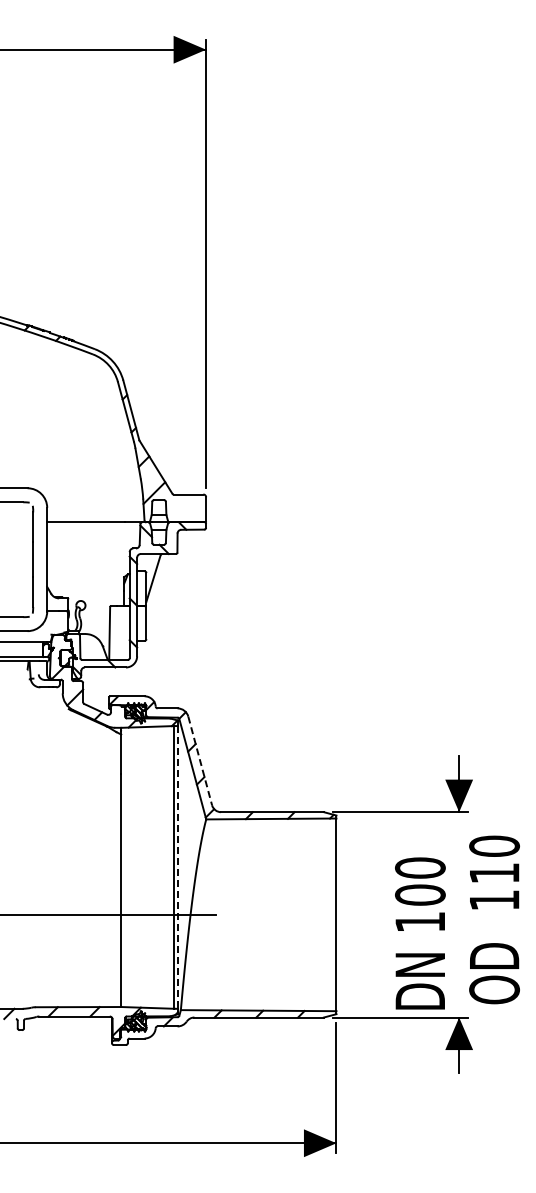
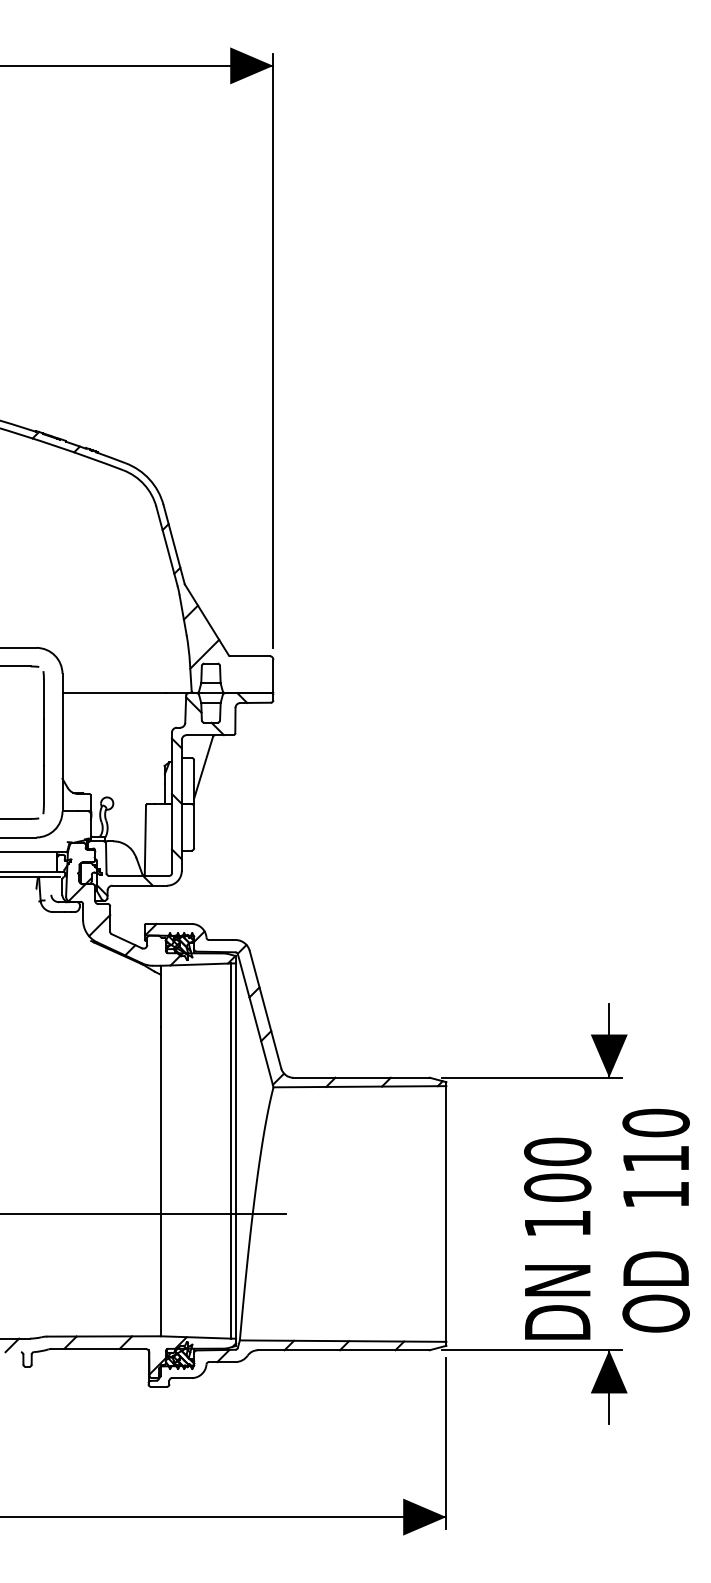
line: (200, 760) -> (265, 1009), dashed -> solid
line: (178, 867) -> (236, 1151), dashed -> solid

